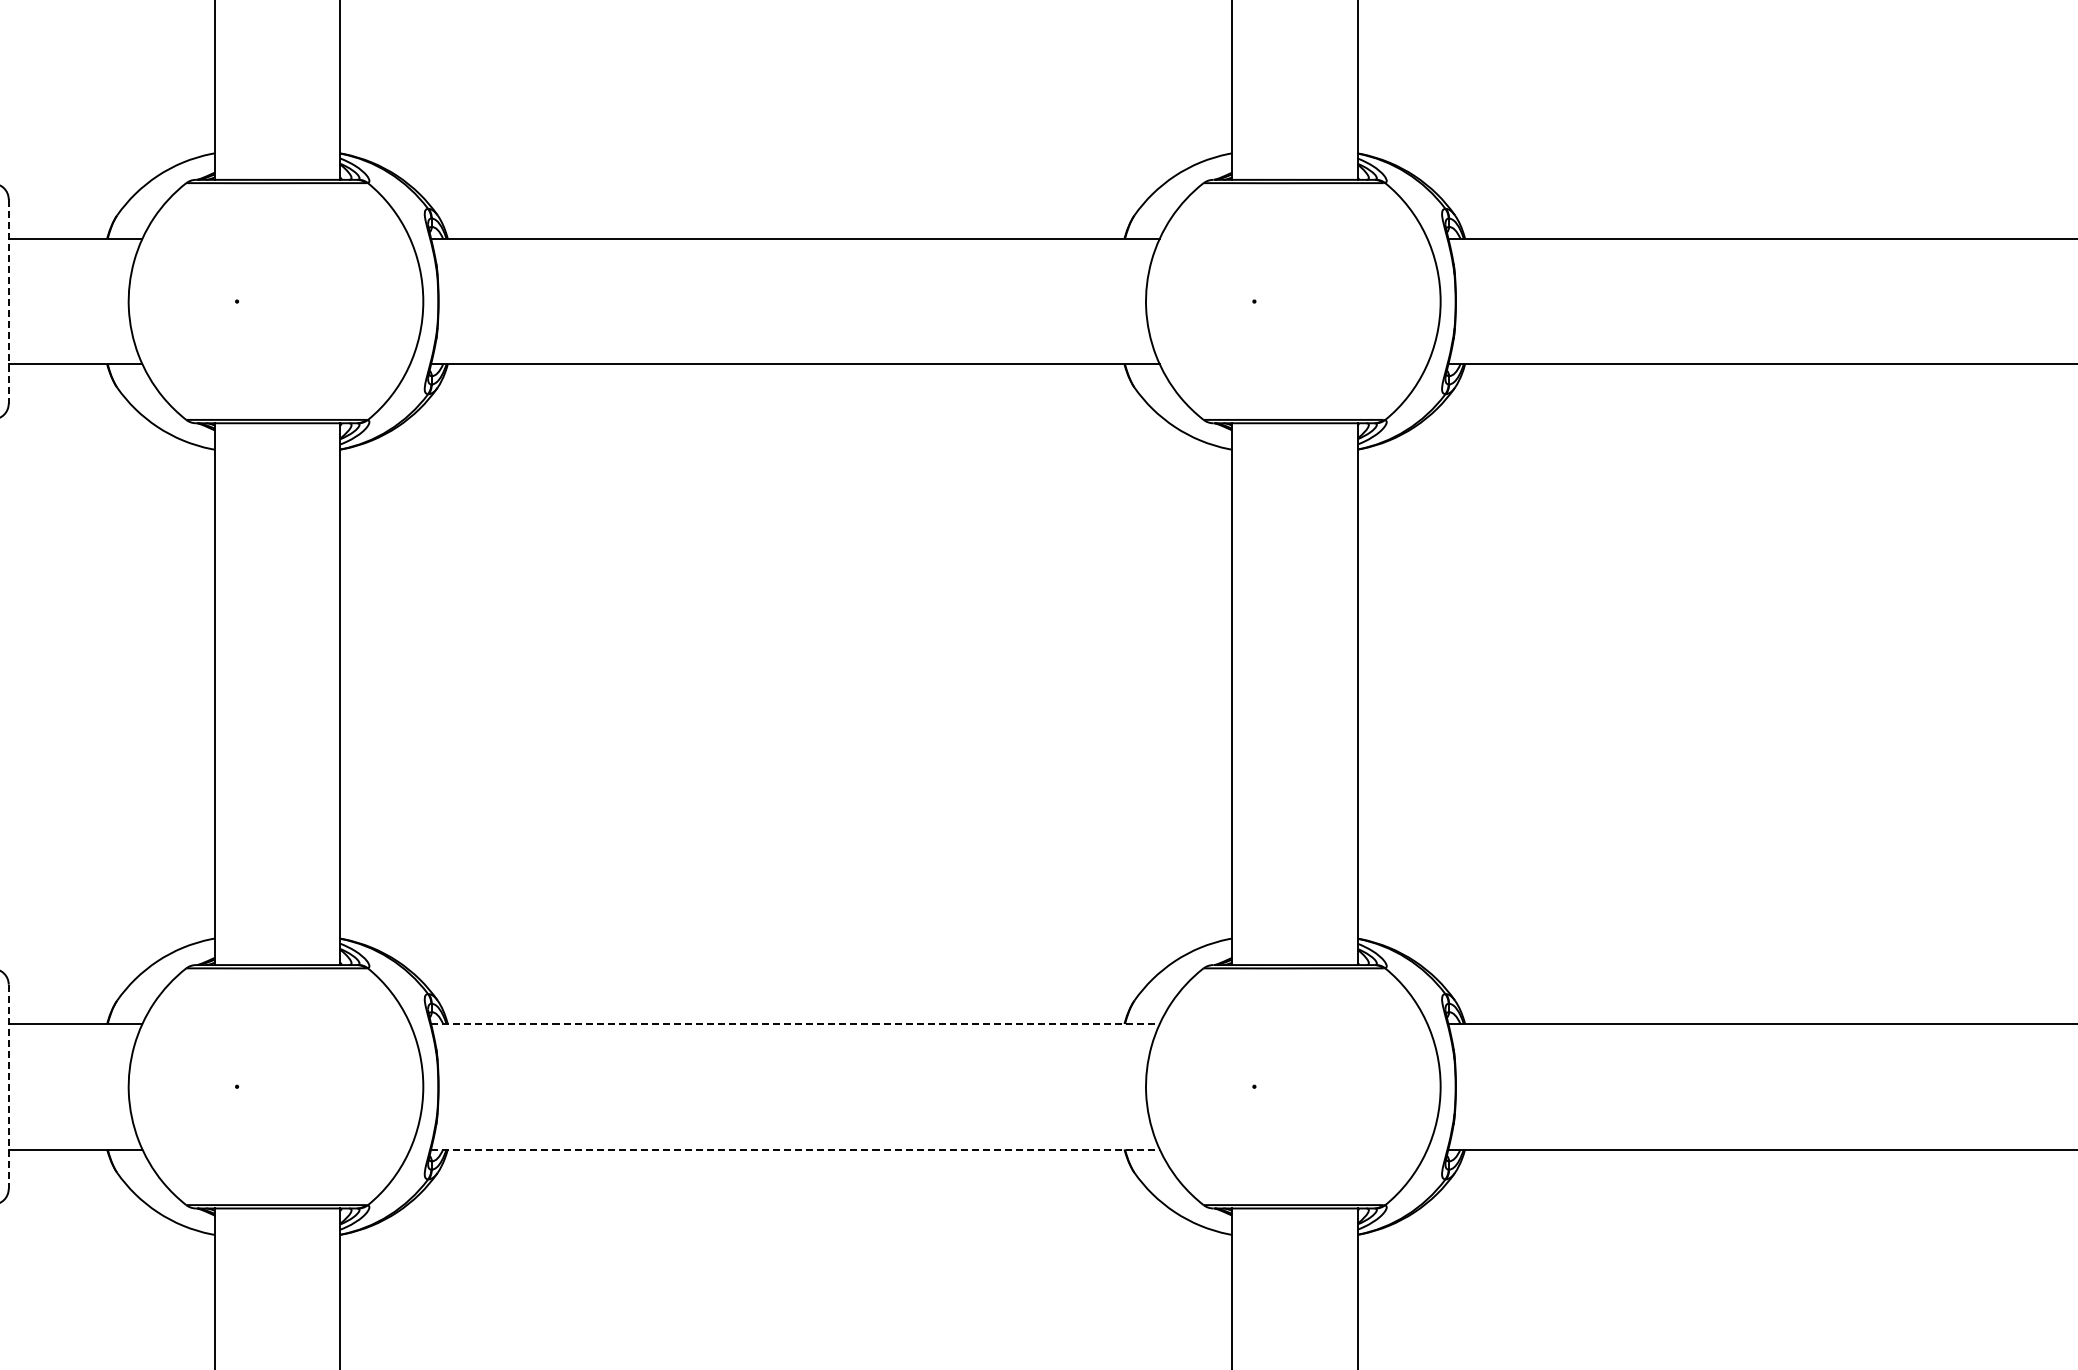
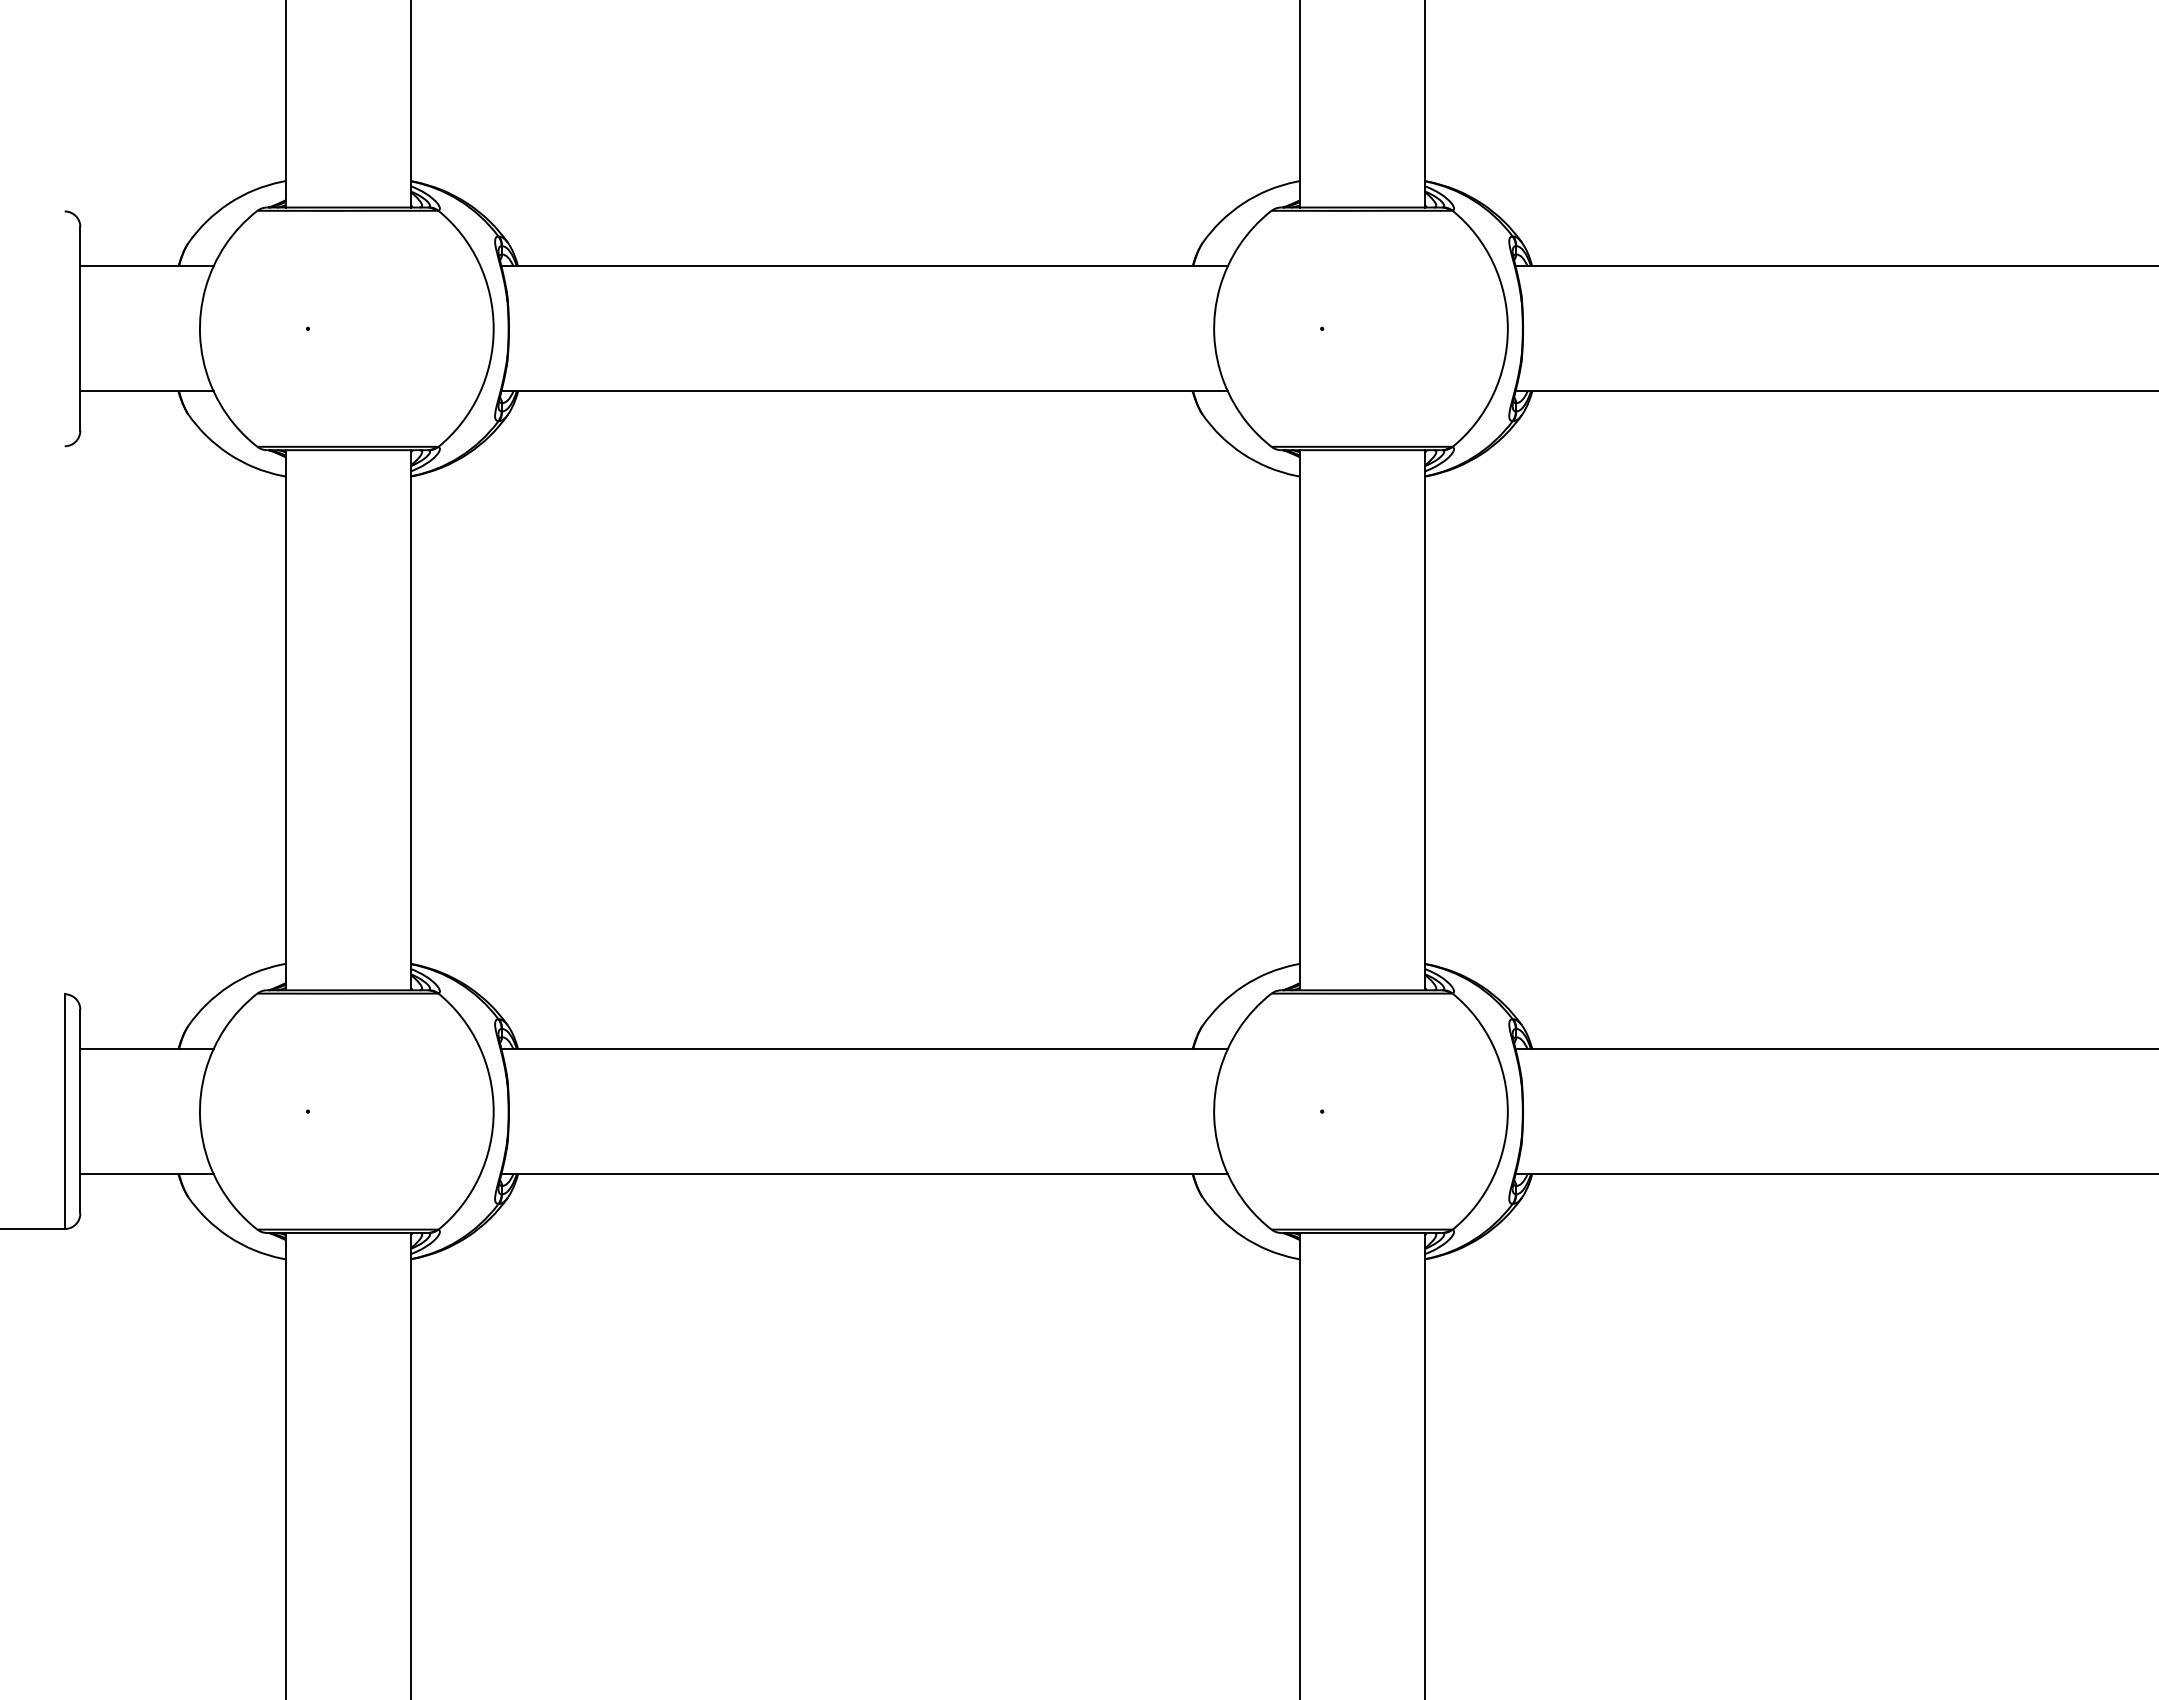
line: (8, 301) -> (80, 328), dashed -> solid
line: (796, 1024) -> (865, 1049), dashed -> solid
line: (8, 1086) -> (80, 1111), dashed -> solid
line: (796, 1149) -> (865, 1174), dashed -> solid

